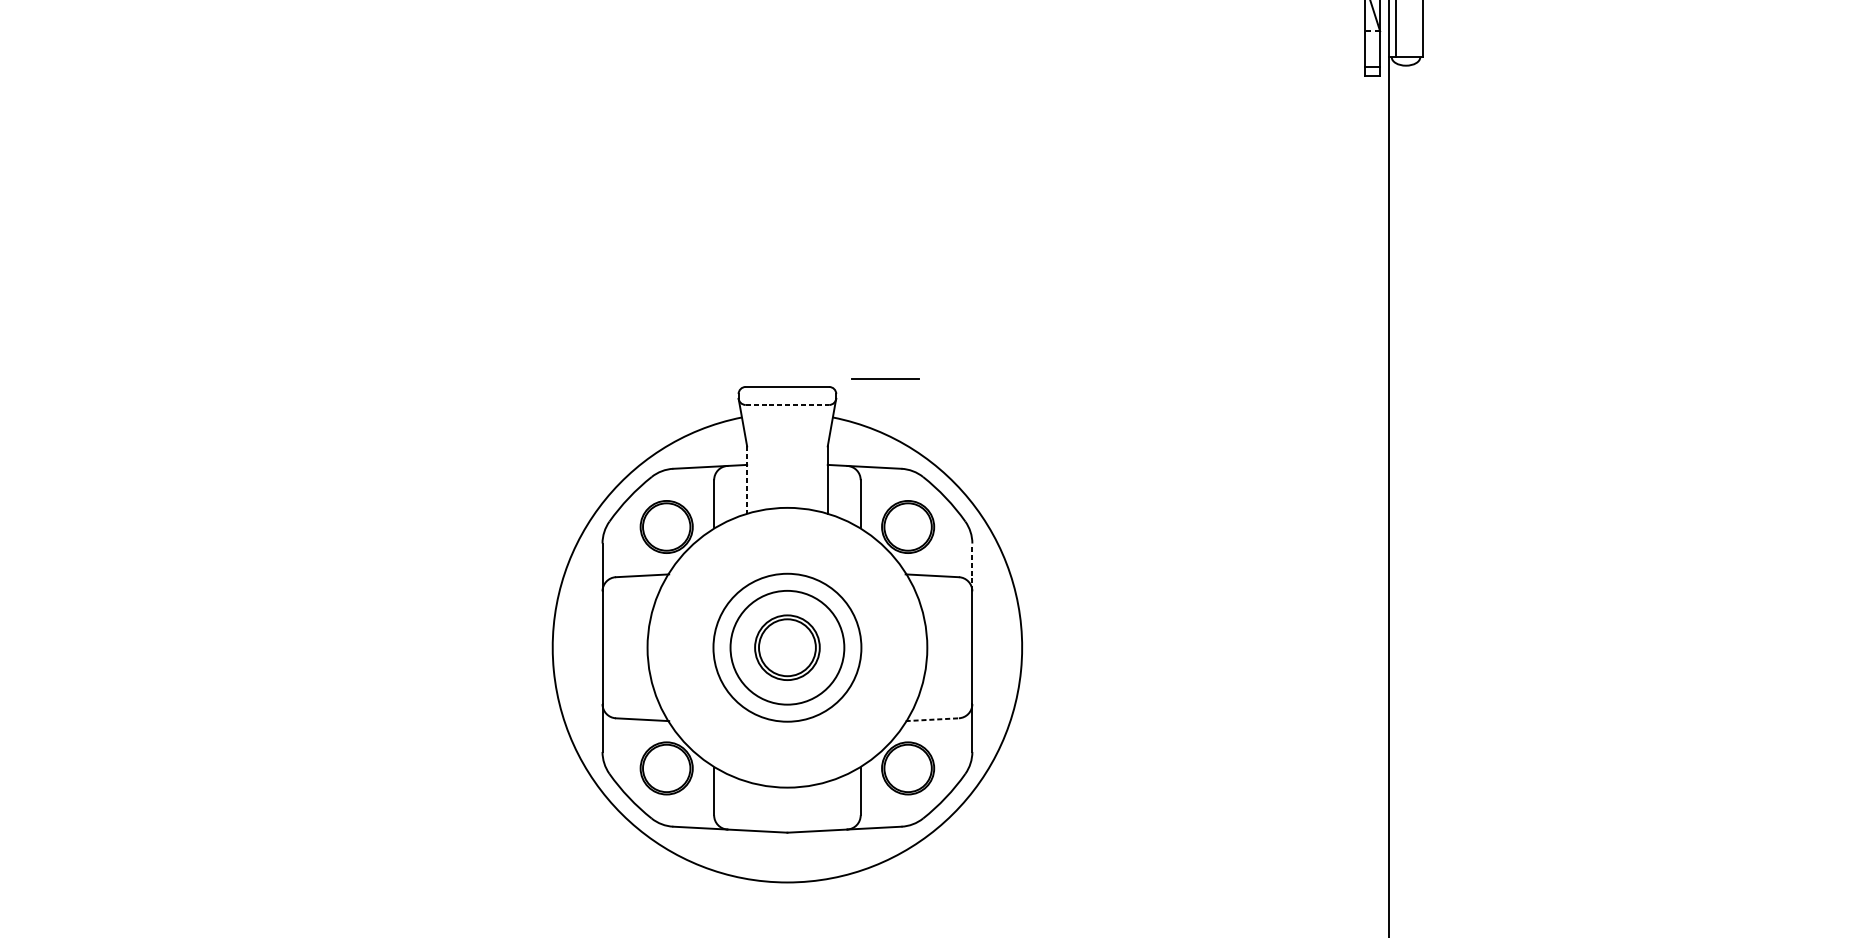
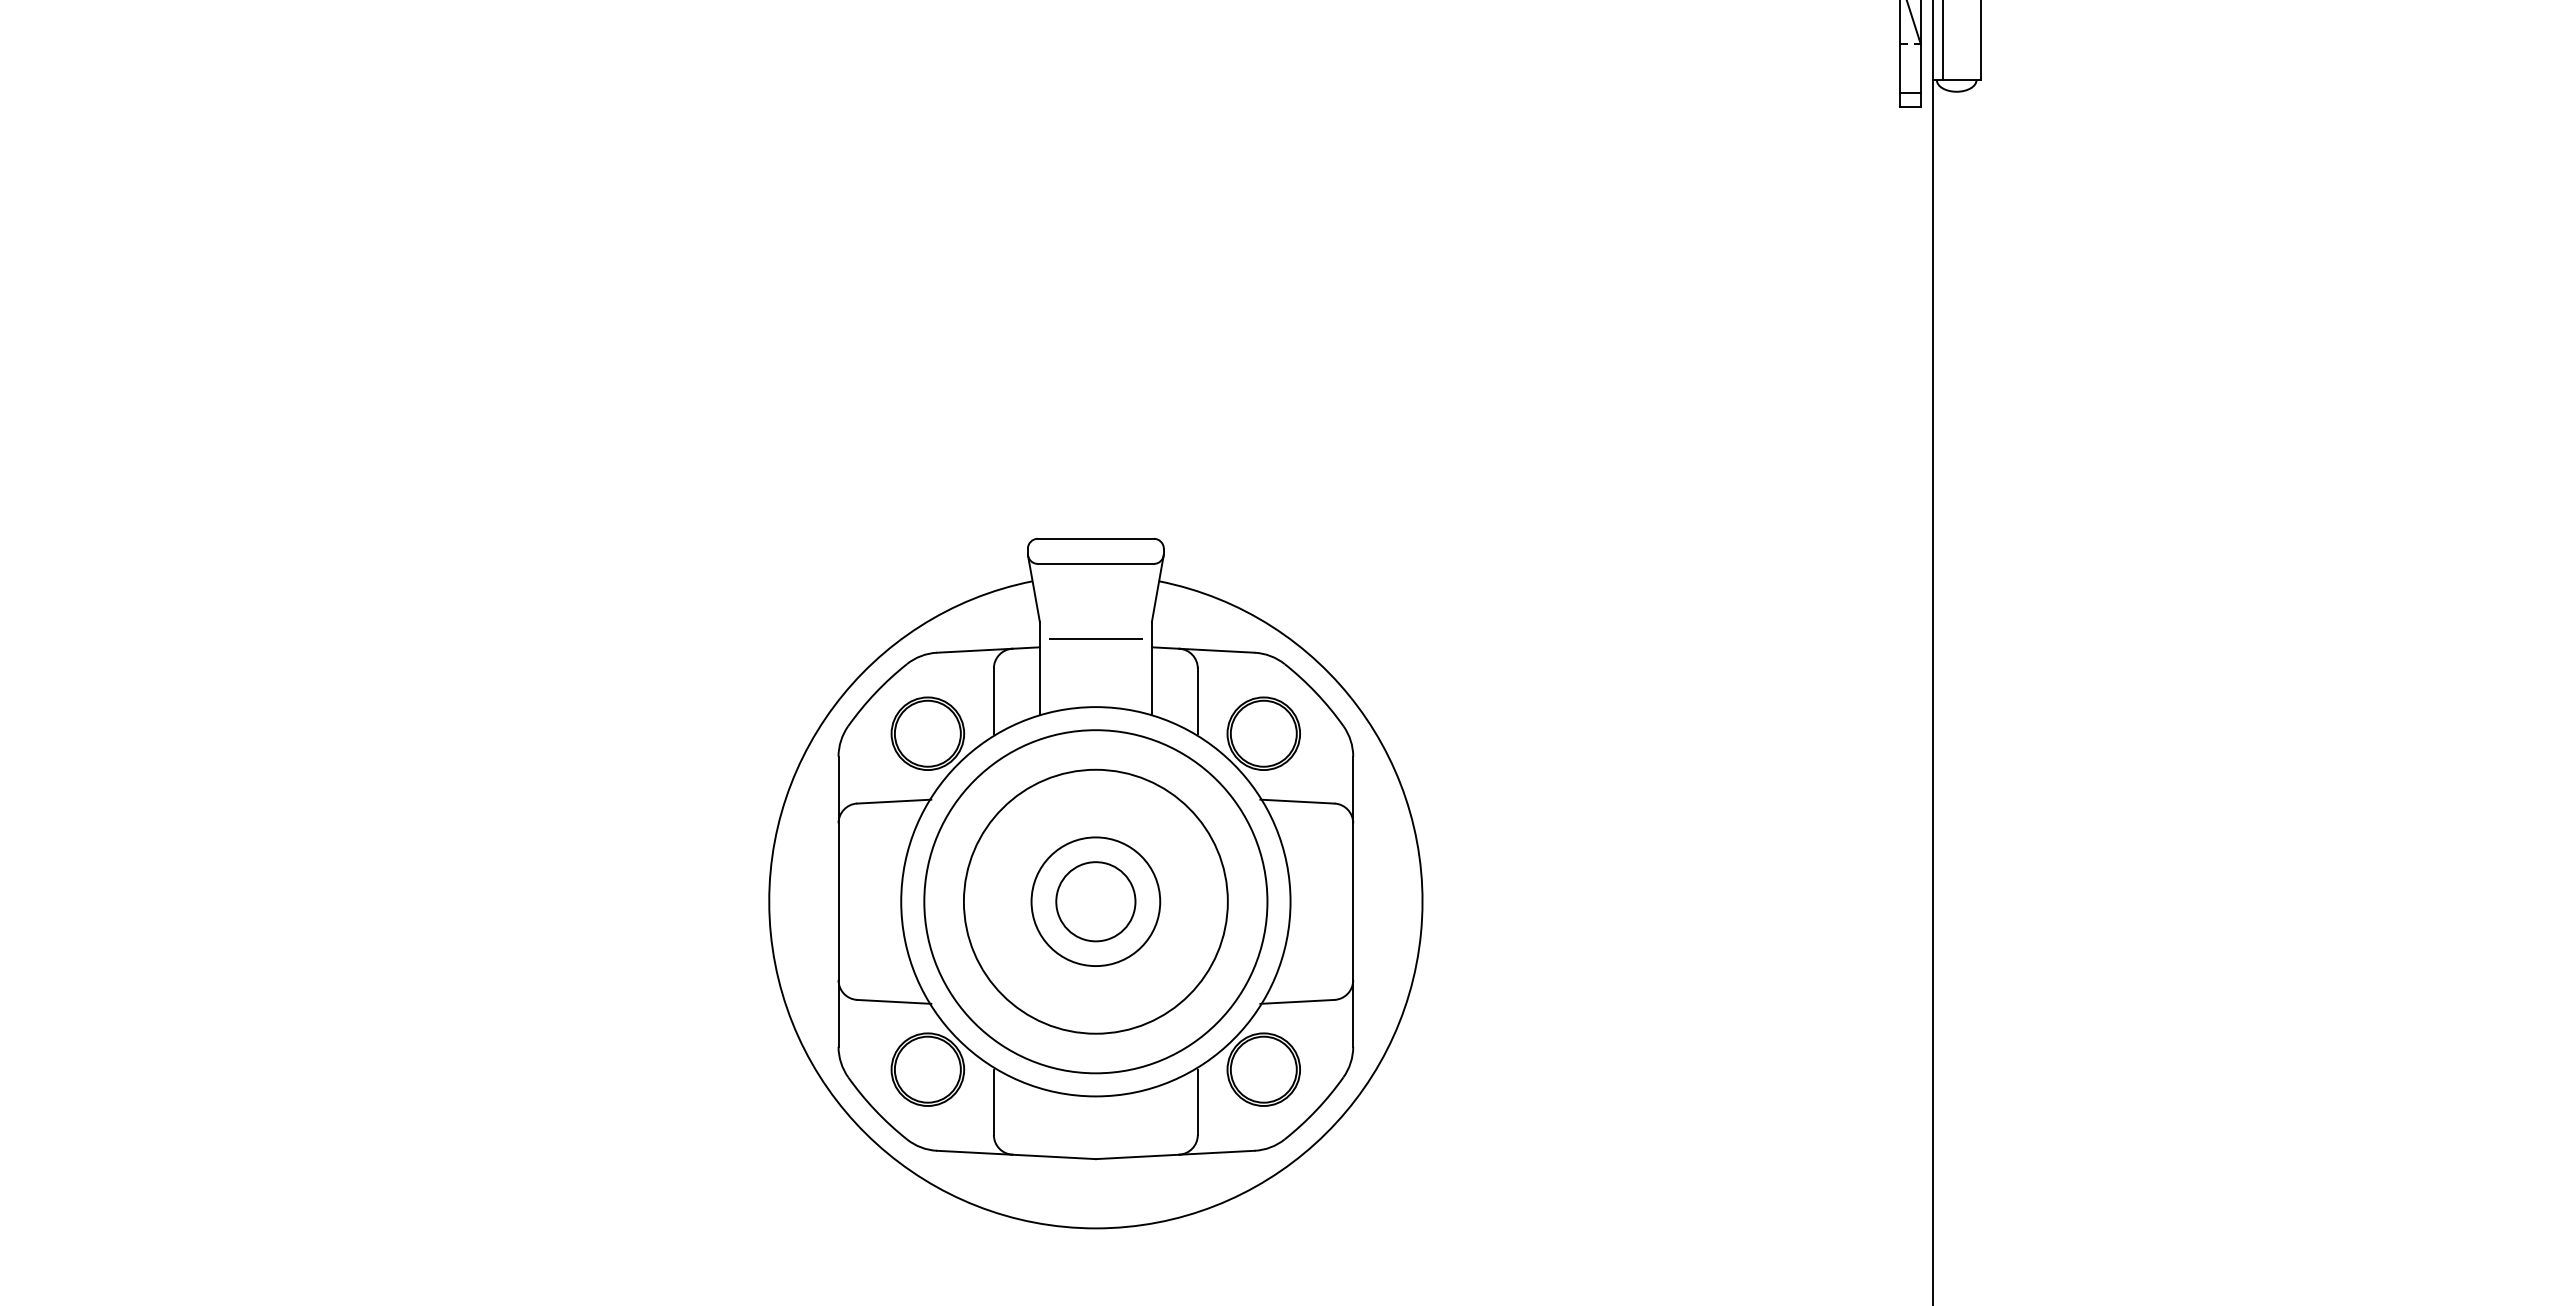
line: (884, 378) -> (1095, 638), moved
line: (787, 404) -> (1096, 563), dashed -> solid
line: (746, 480) -> (1039, 668), dashed -> solid
line: (972, 567) -> (1353, 789), dashed -> solid
circle: (787, 647) -> (1095, 901), size x1.43
circle: (787, 647) -> (1095, 901), size x1.67
circle: (787, 647) -> (1095, 901), size x1.67
line: (932, 719) -> (1297, 1001), dashed -> solid

